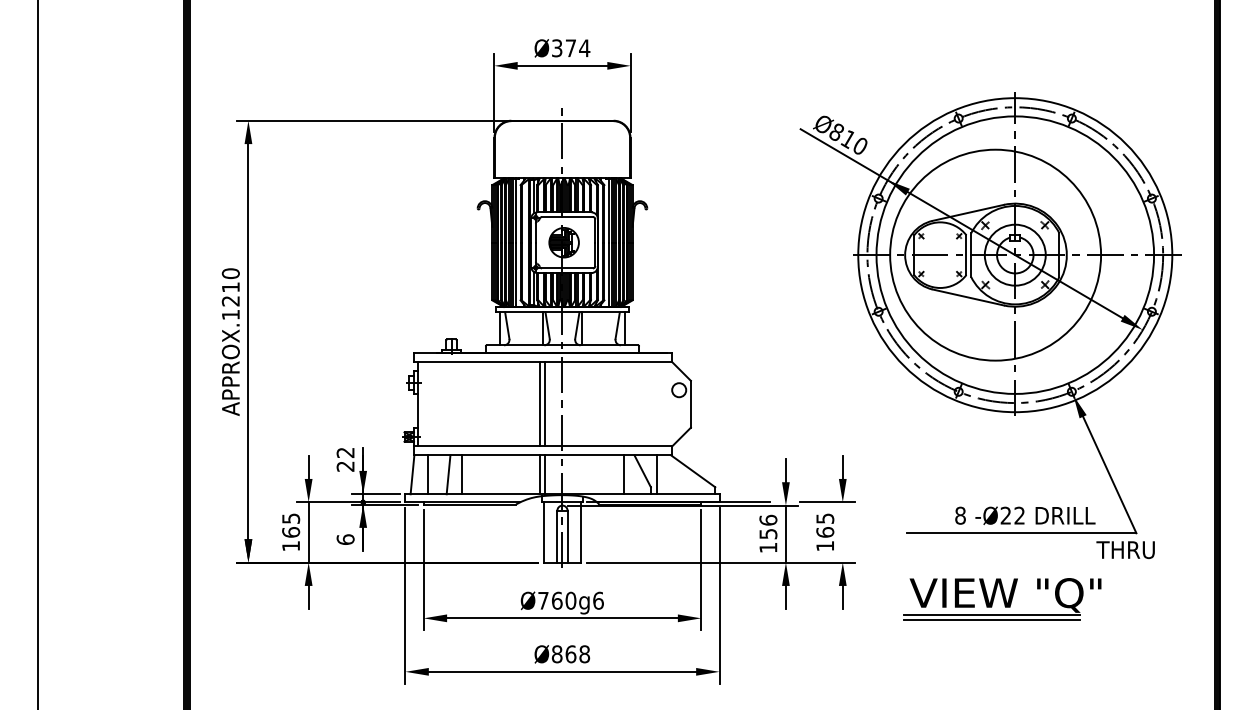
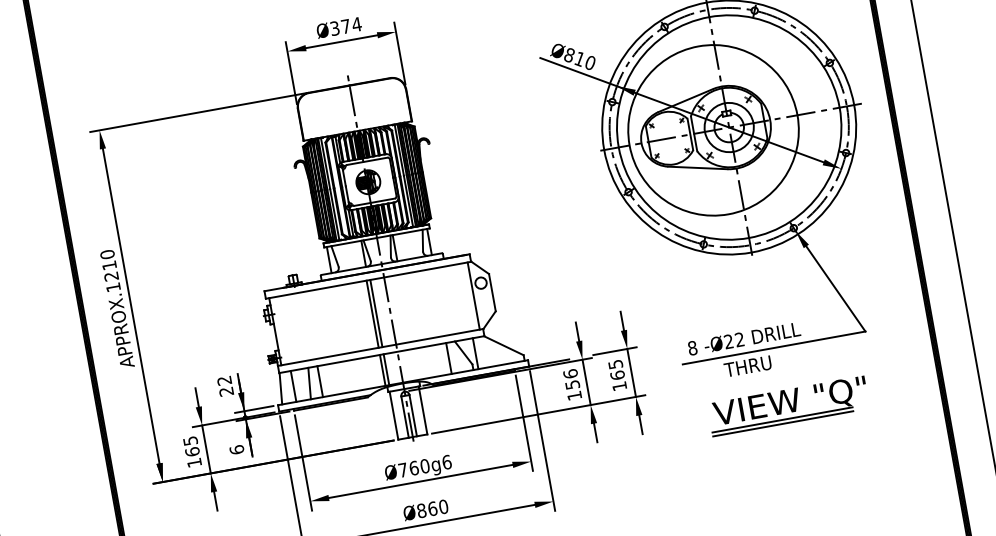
line: (667, 404) -> (473, 296), added
text: (1025, 515) -> (744, 338), moved
line: (842, 532) -> (631, 373), added
text: (1125, 549) -> (747, 366), moved
part: (1002, 599) -> (788, 406), moved
text: (584, 653) -> (443, 506), Ø868 -> Ø860

